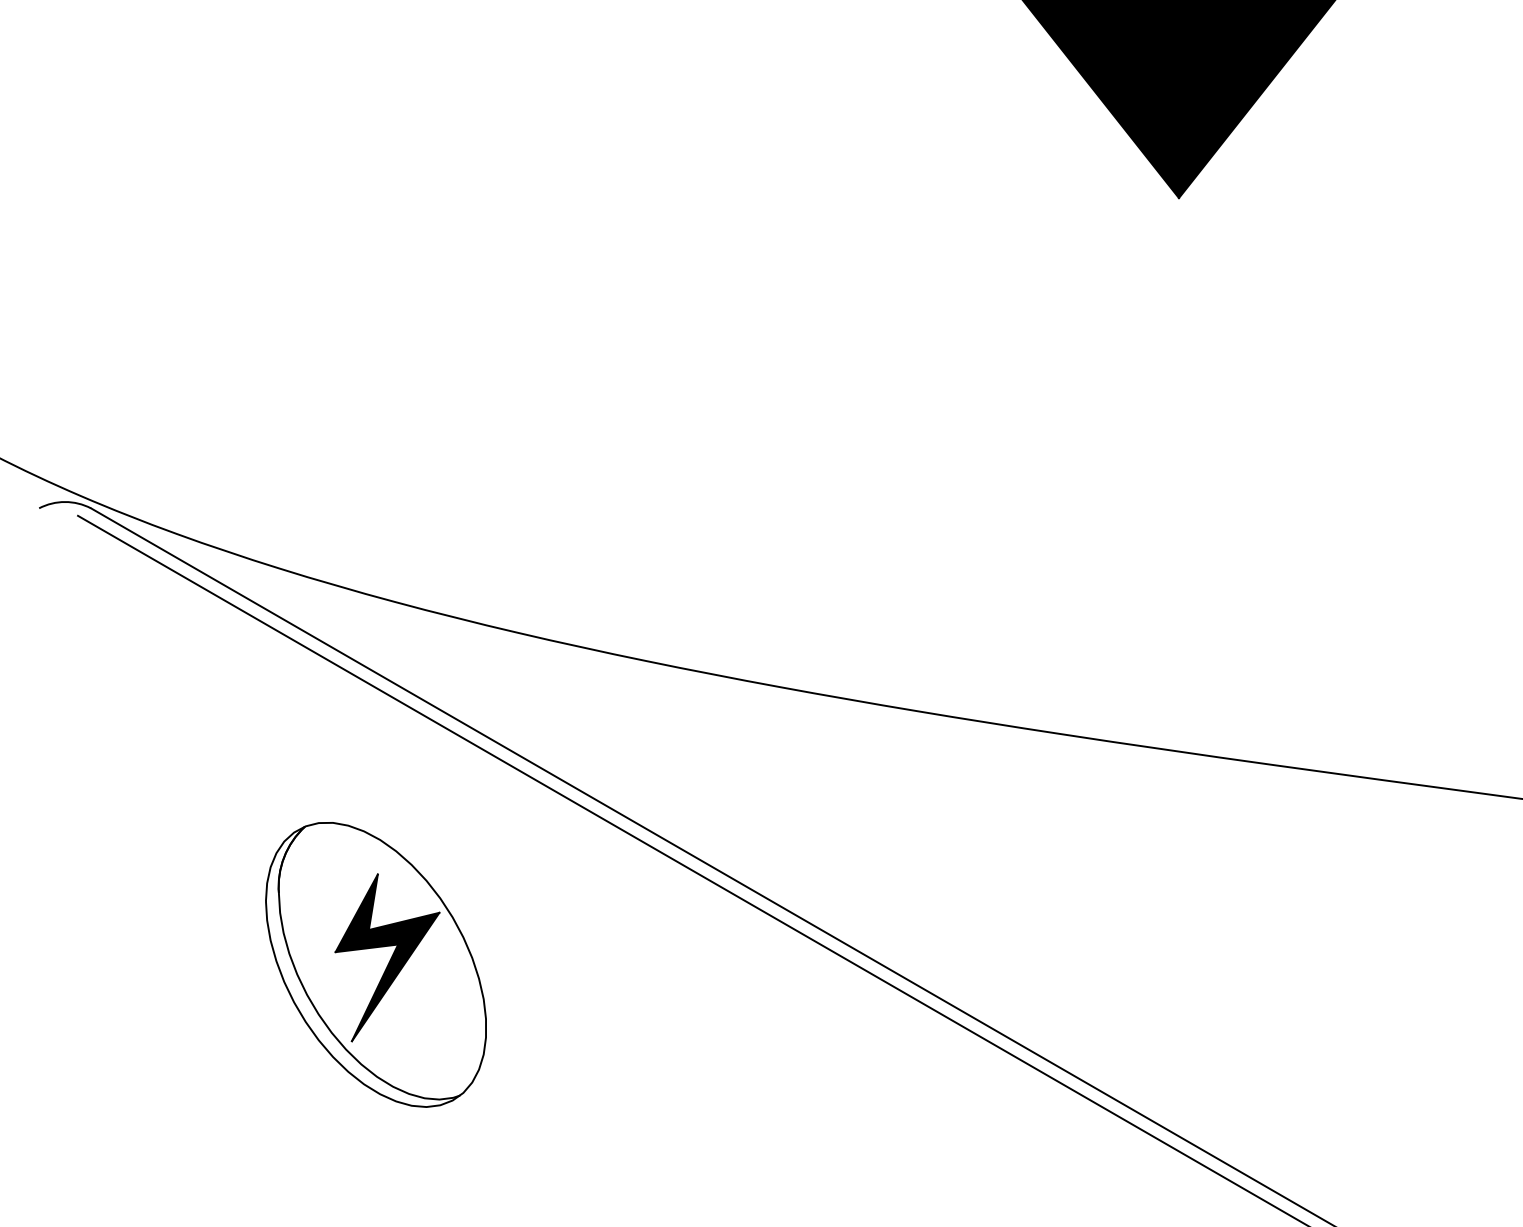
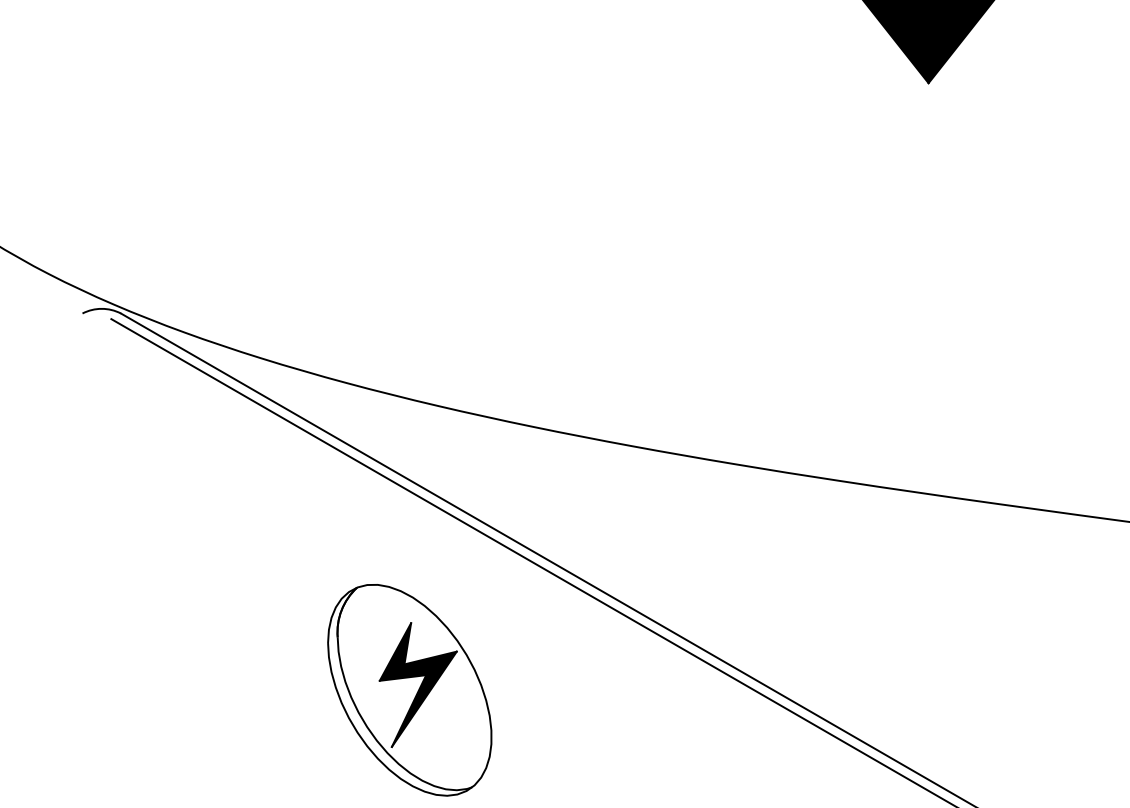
part: (375, 964) -> (409, 690), moved

